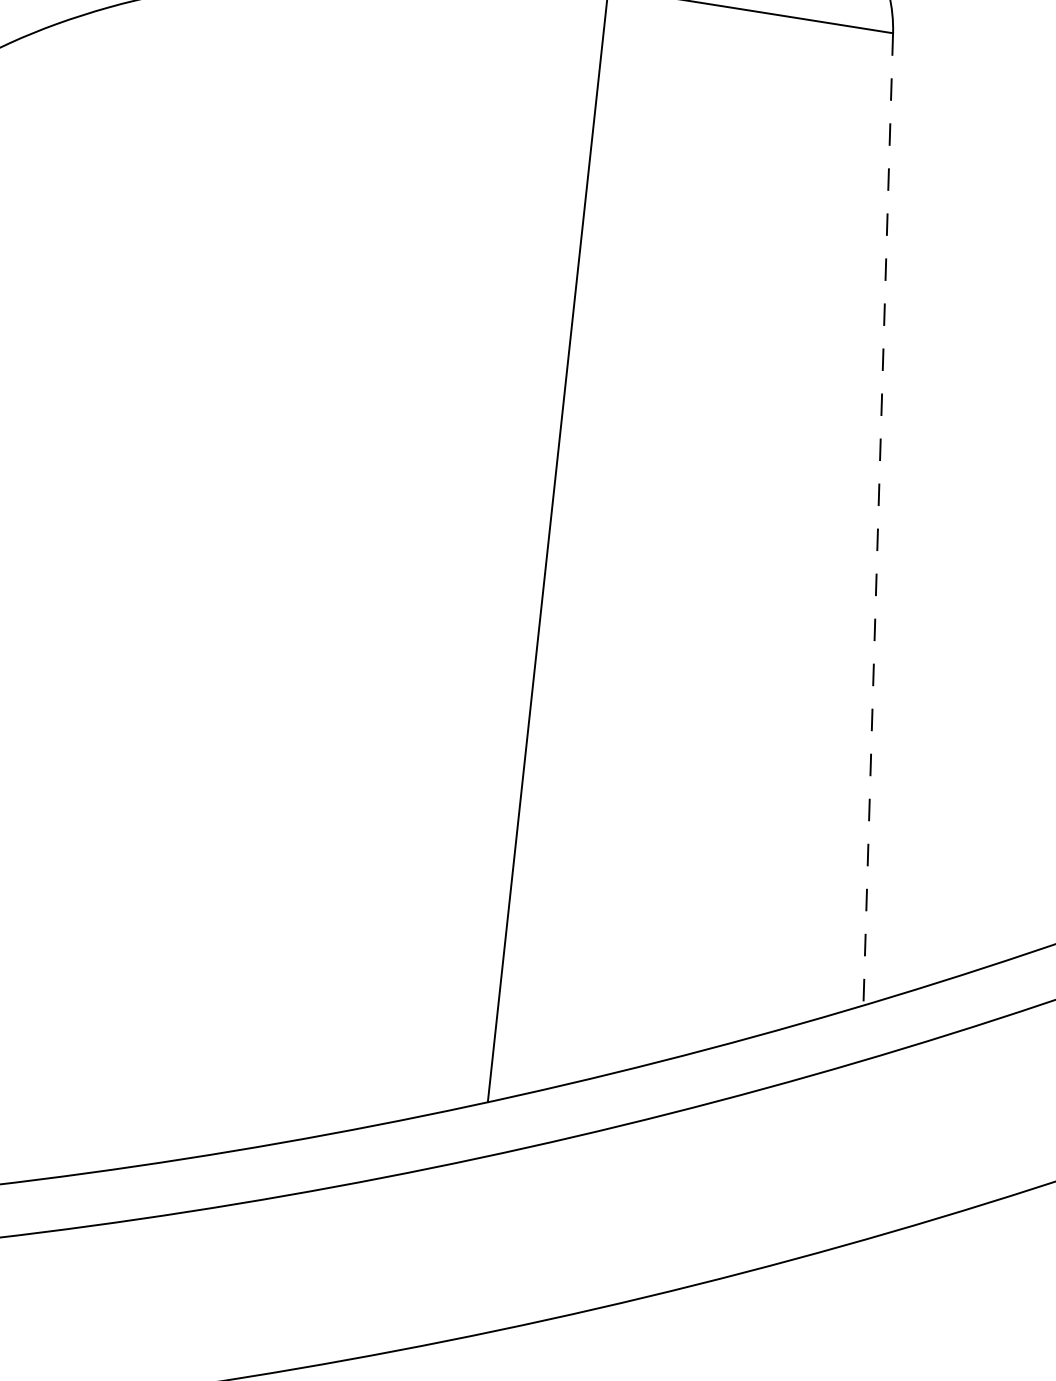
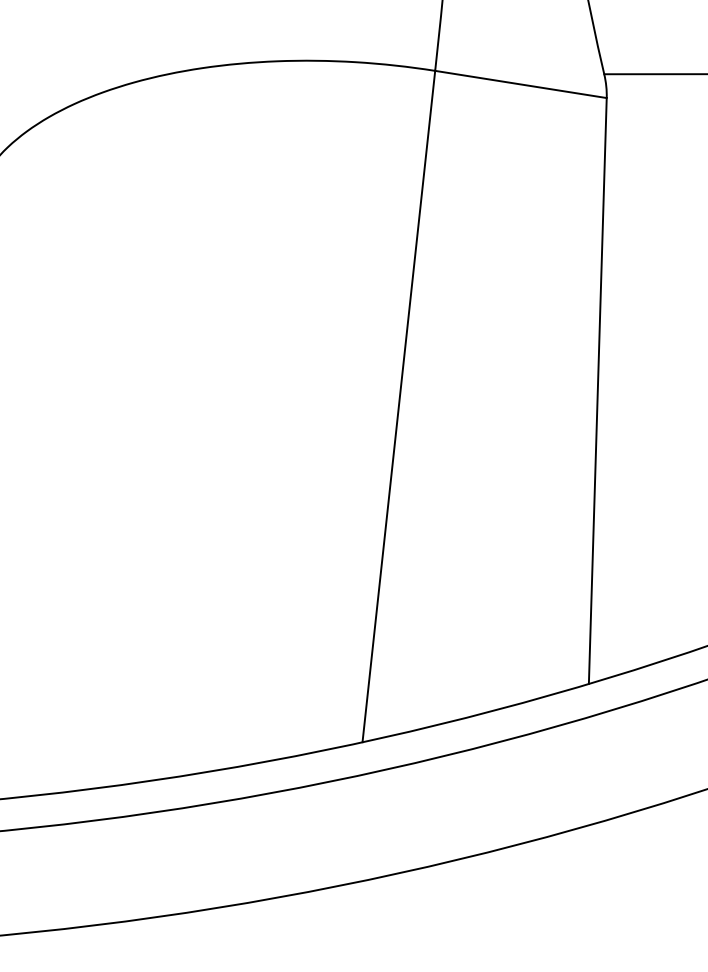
line: (877, 520) -> (597, 391), dashed -> solid

